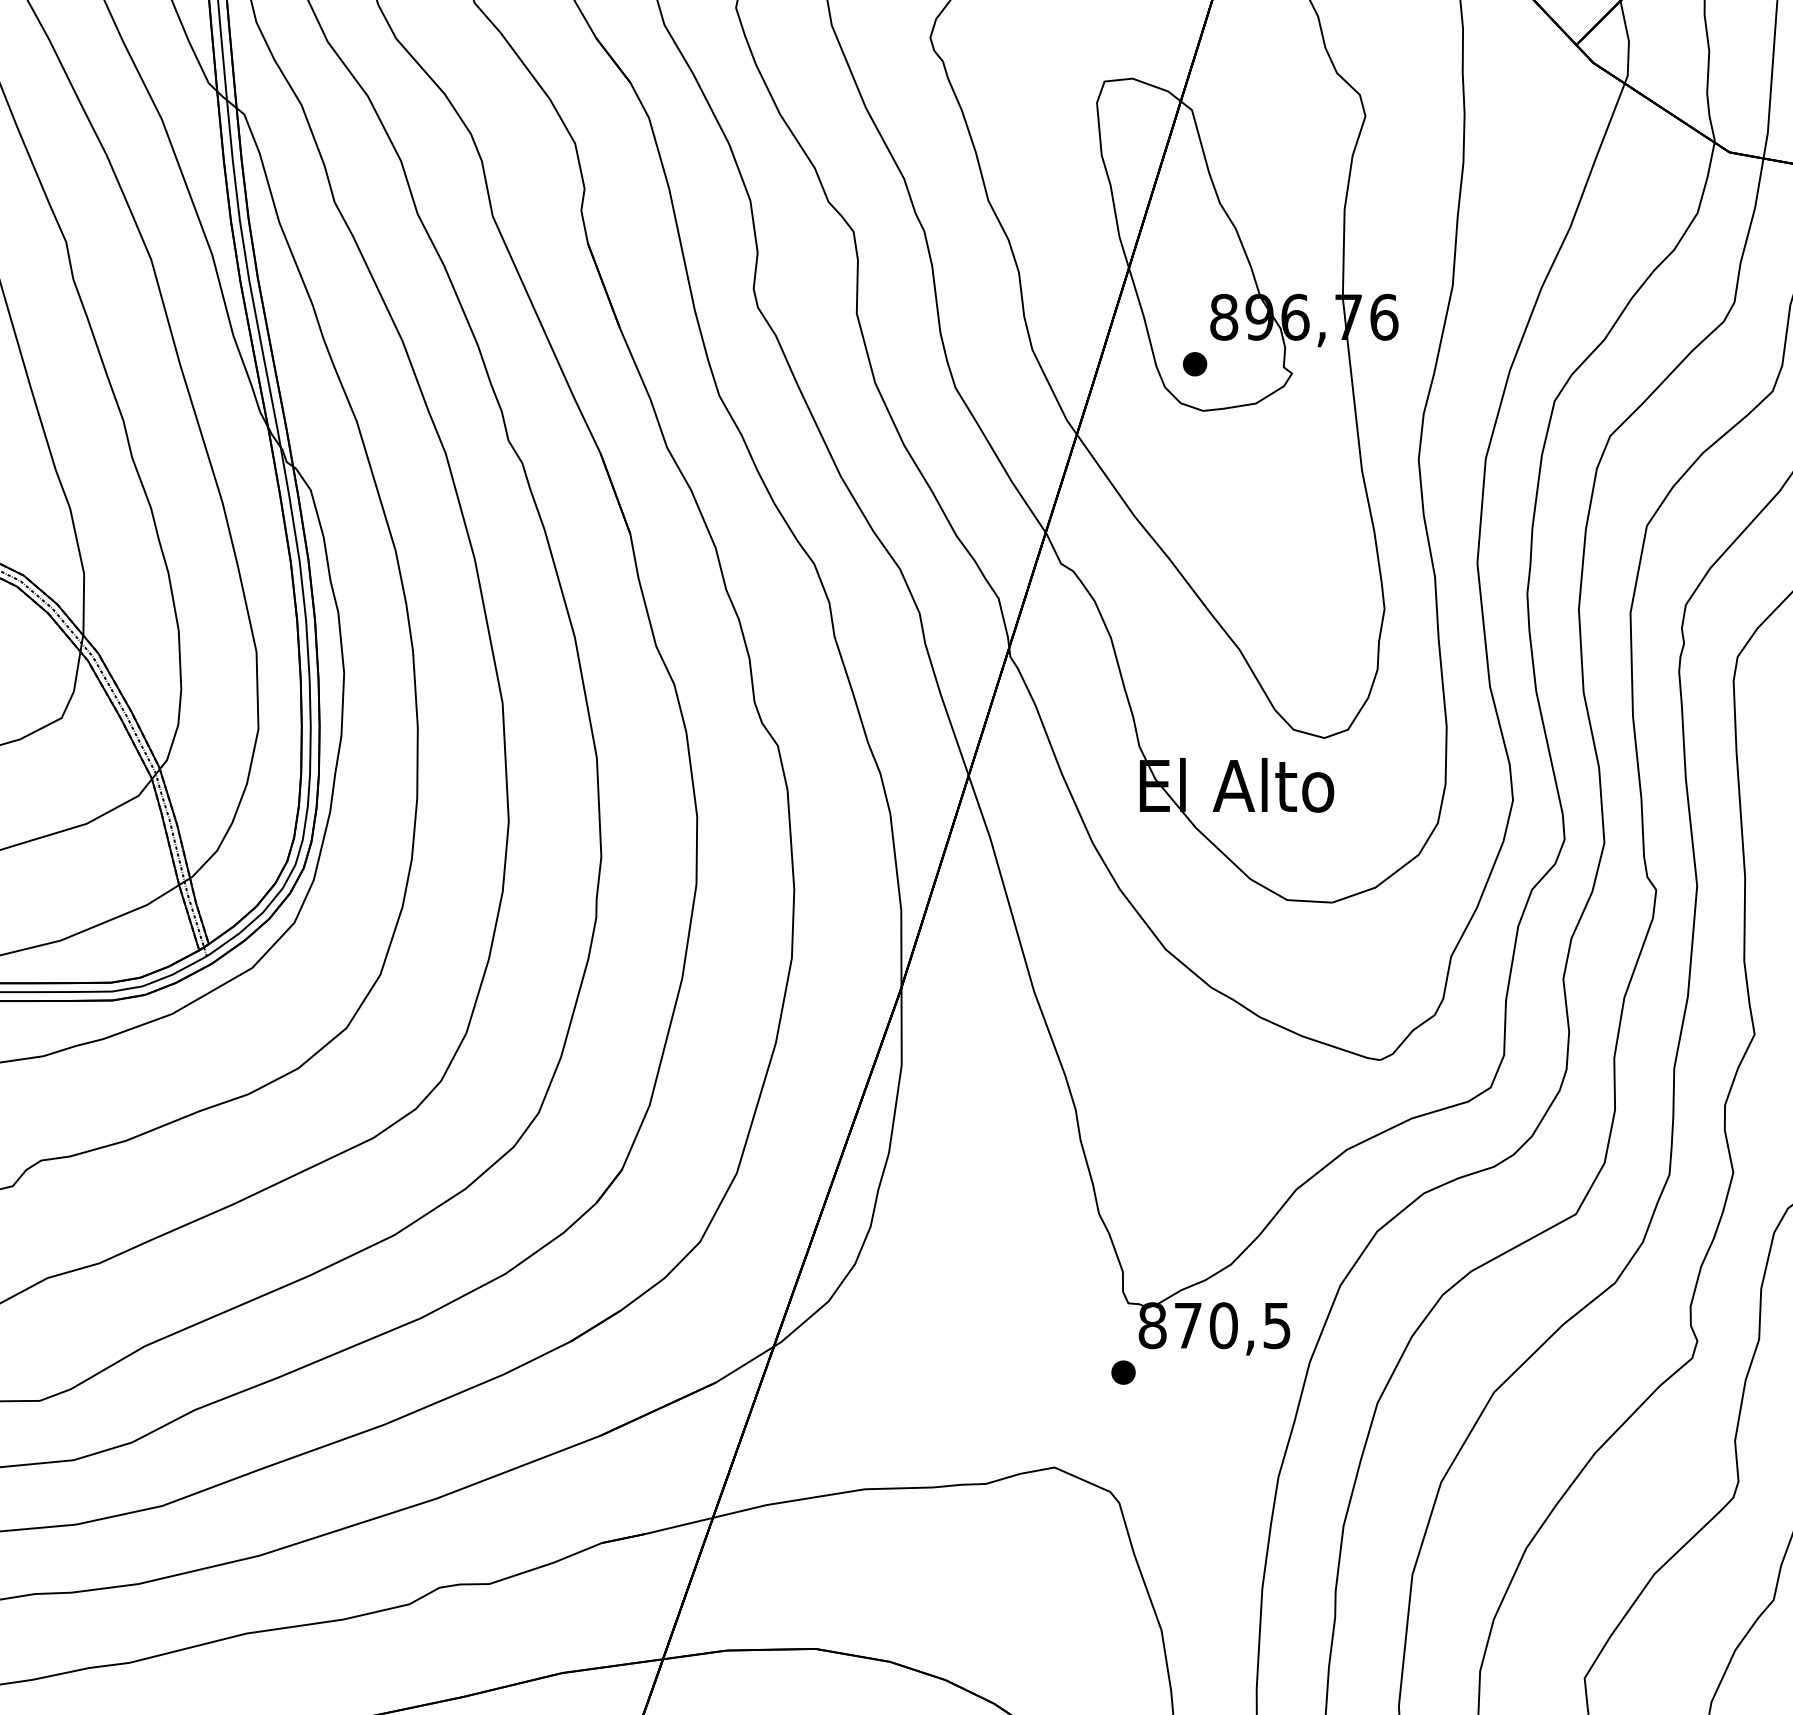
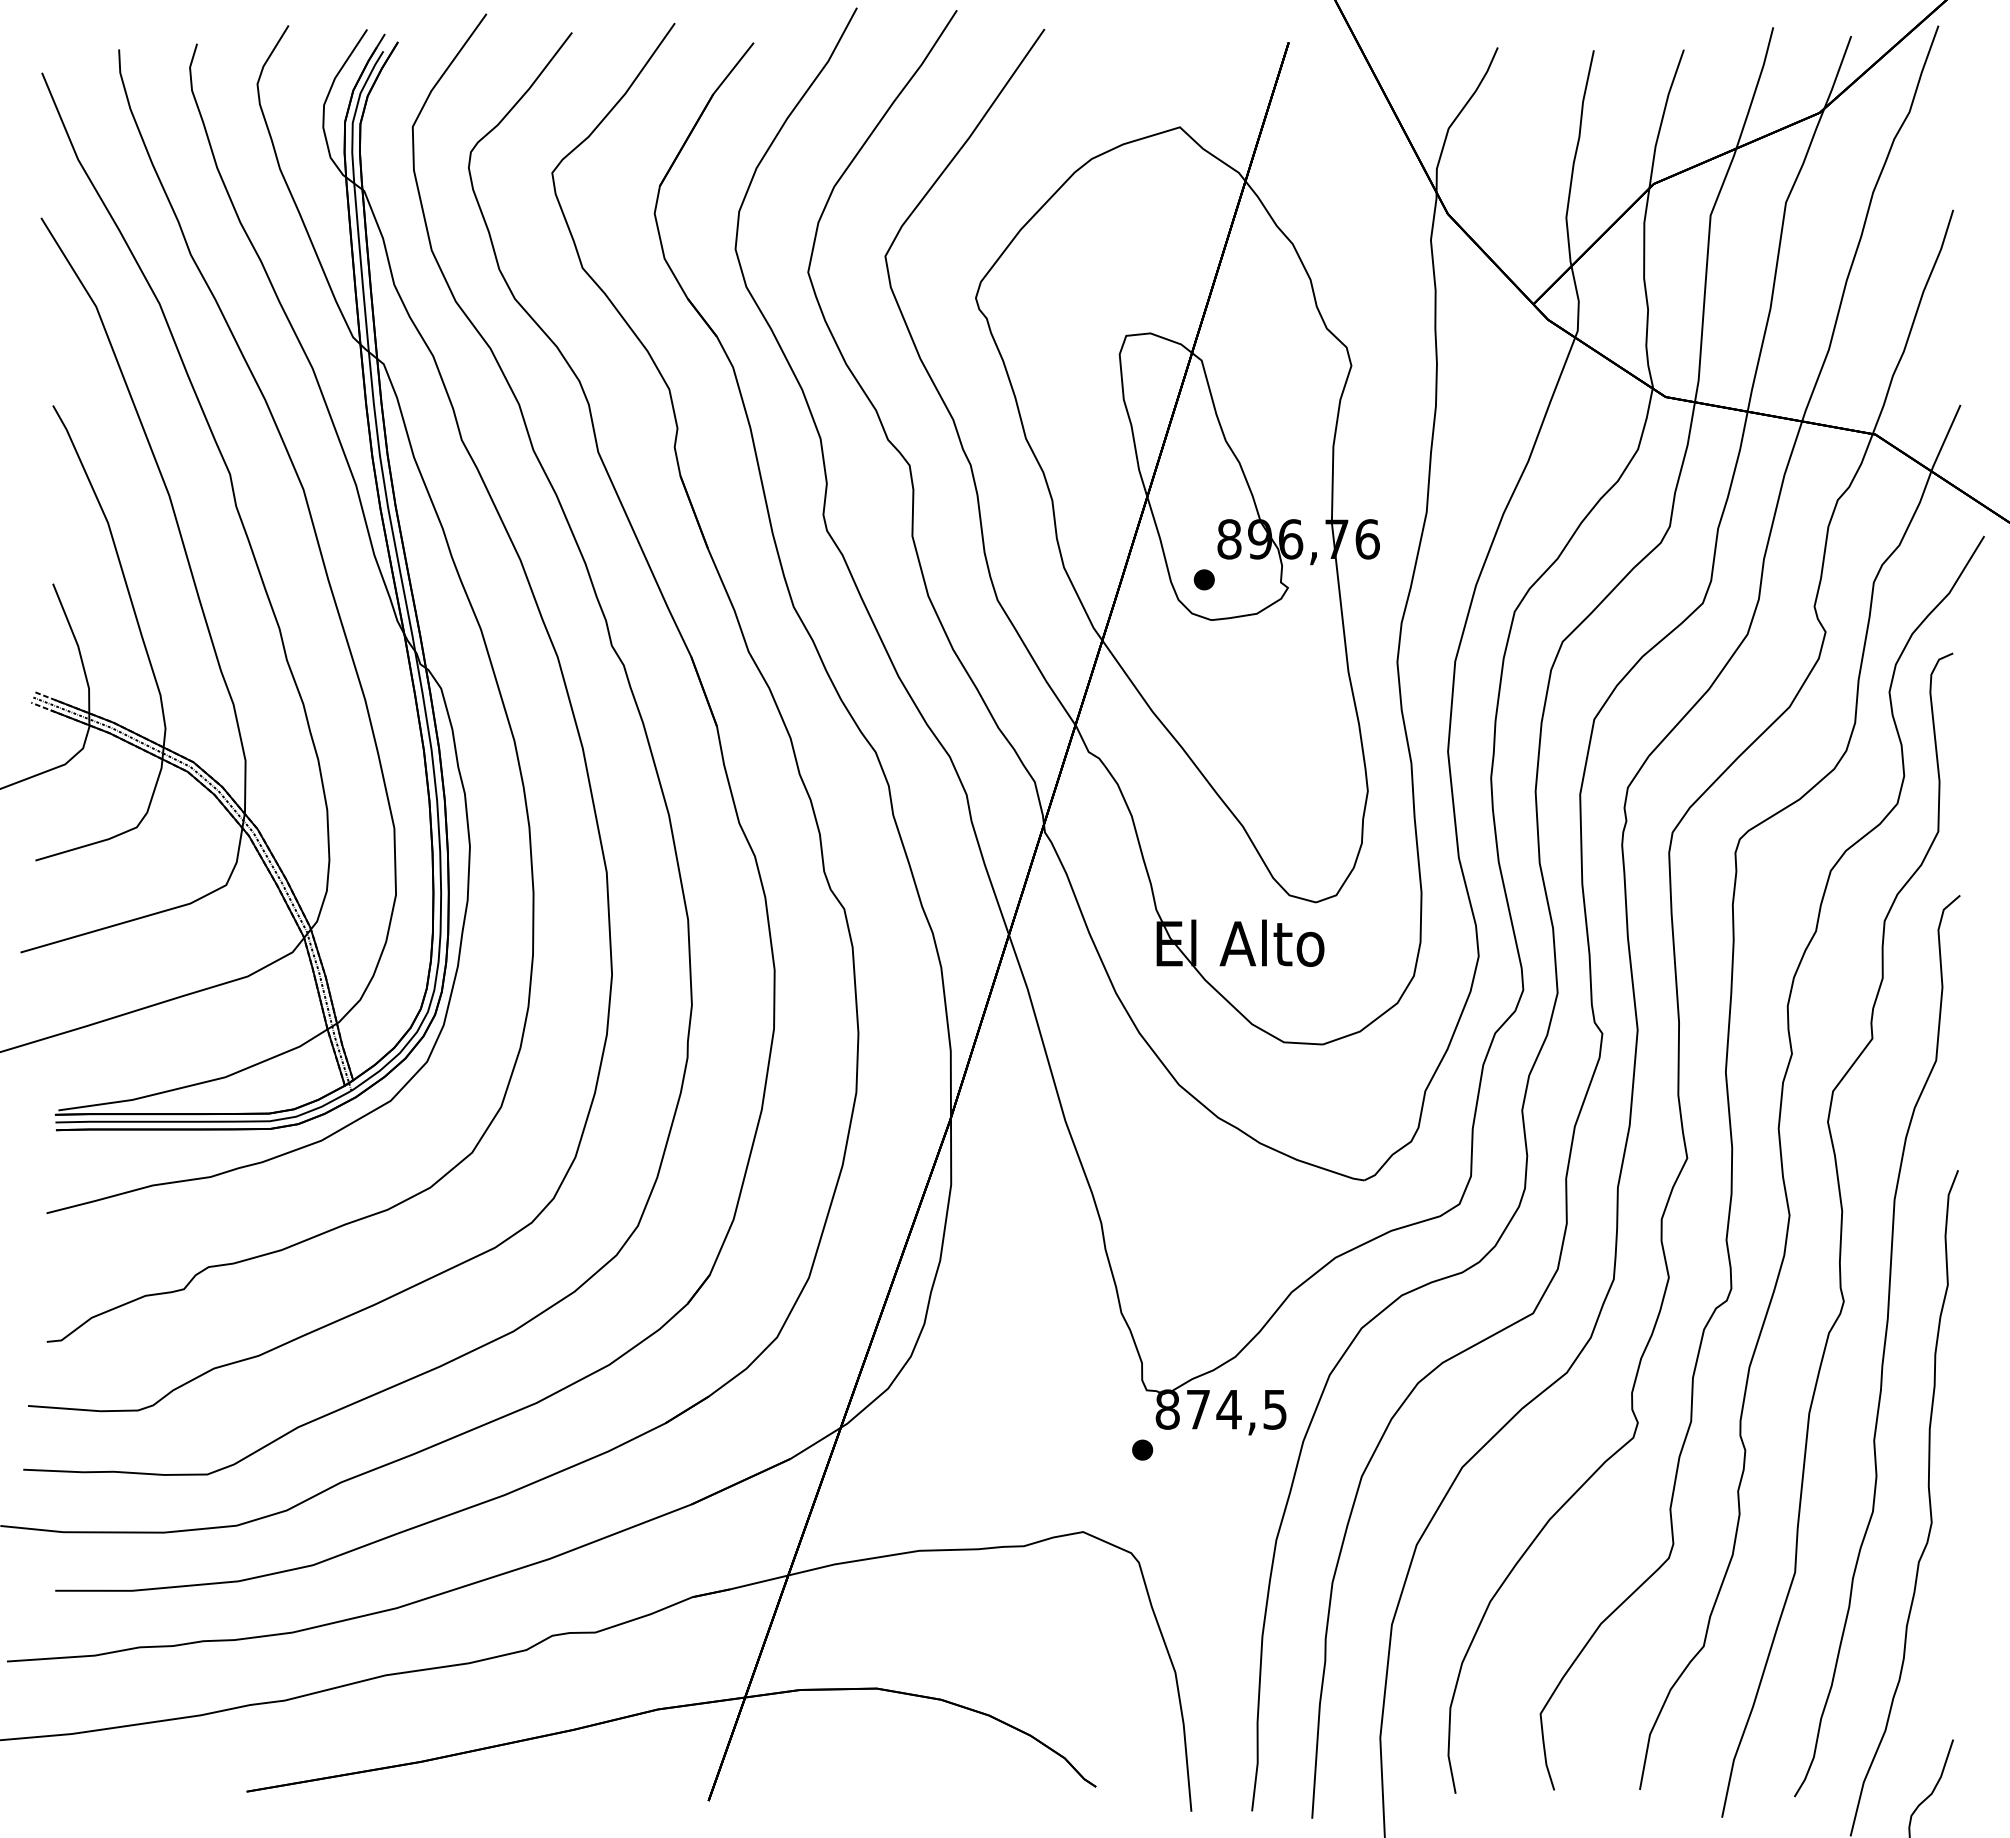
text: (1223, 1325) -> (1228, 1409), 870,5 -> 874,5

